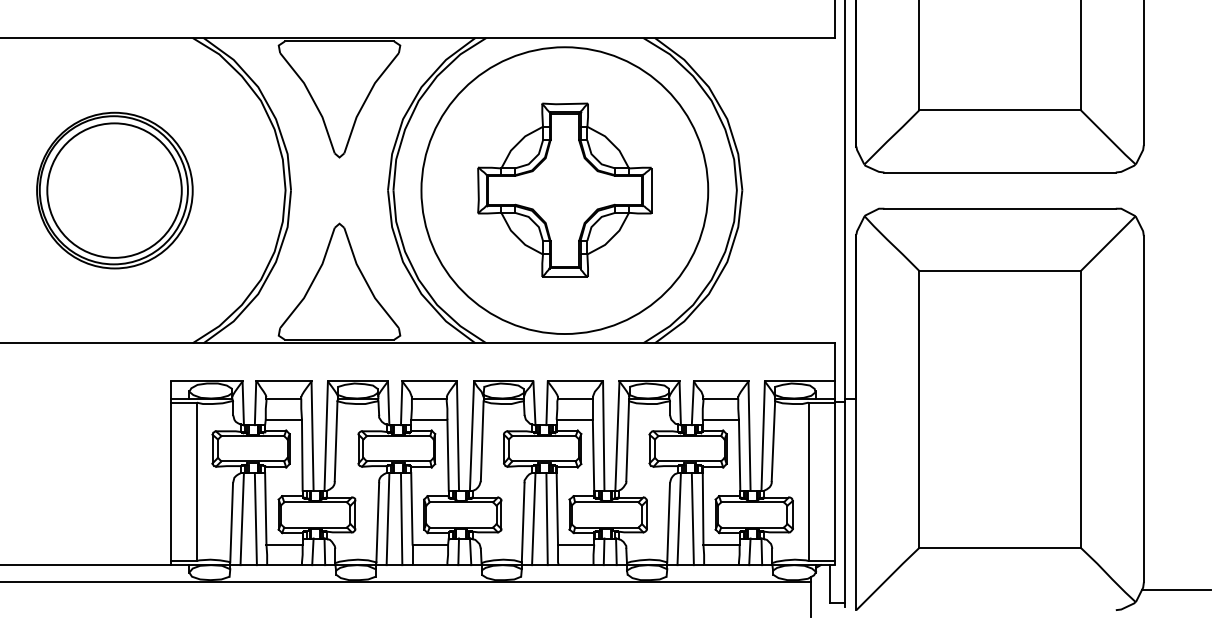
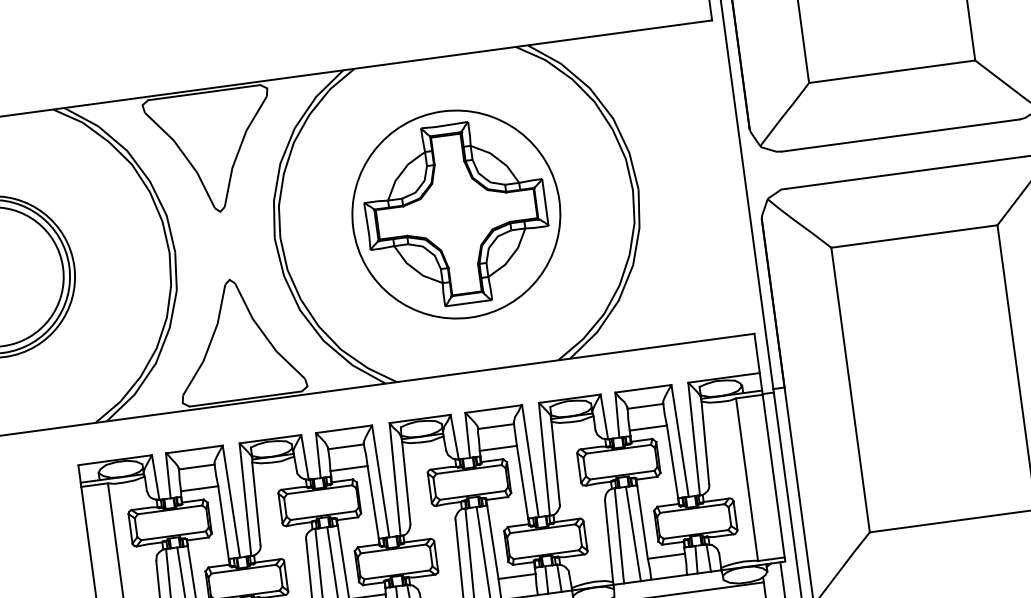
circle: (564, 190) -> (456, 214), size x0.7

